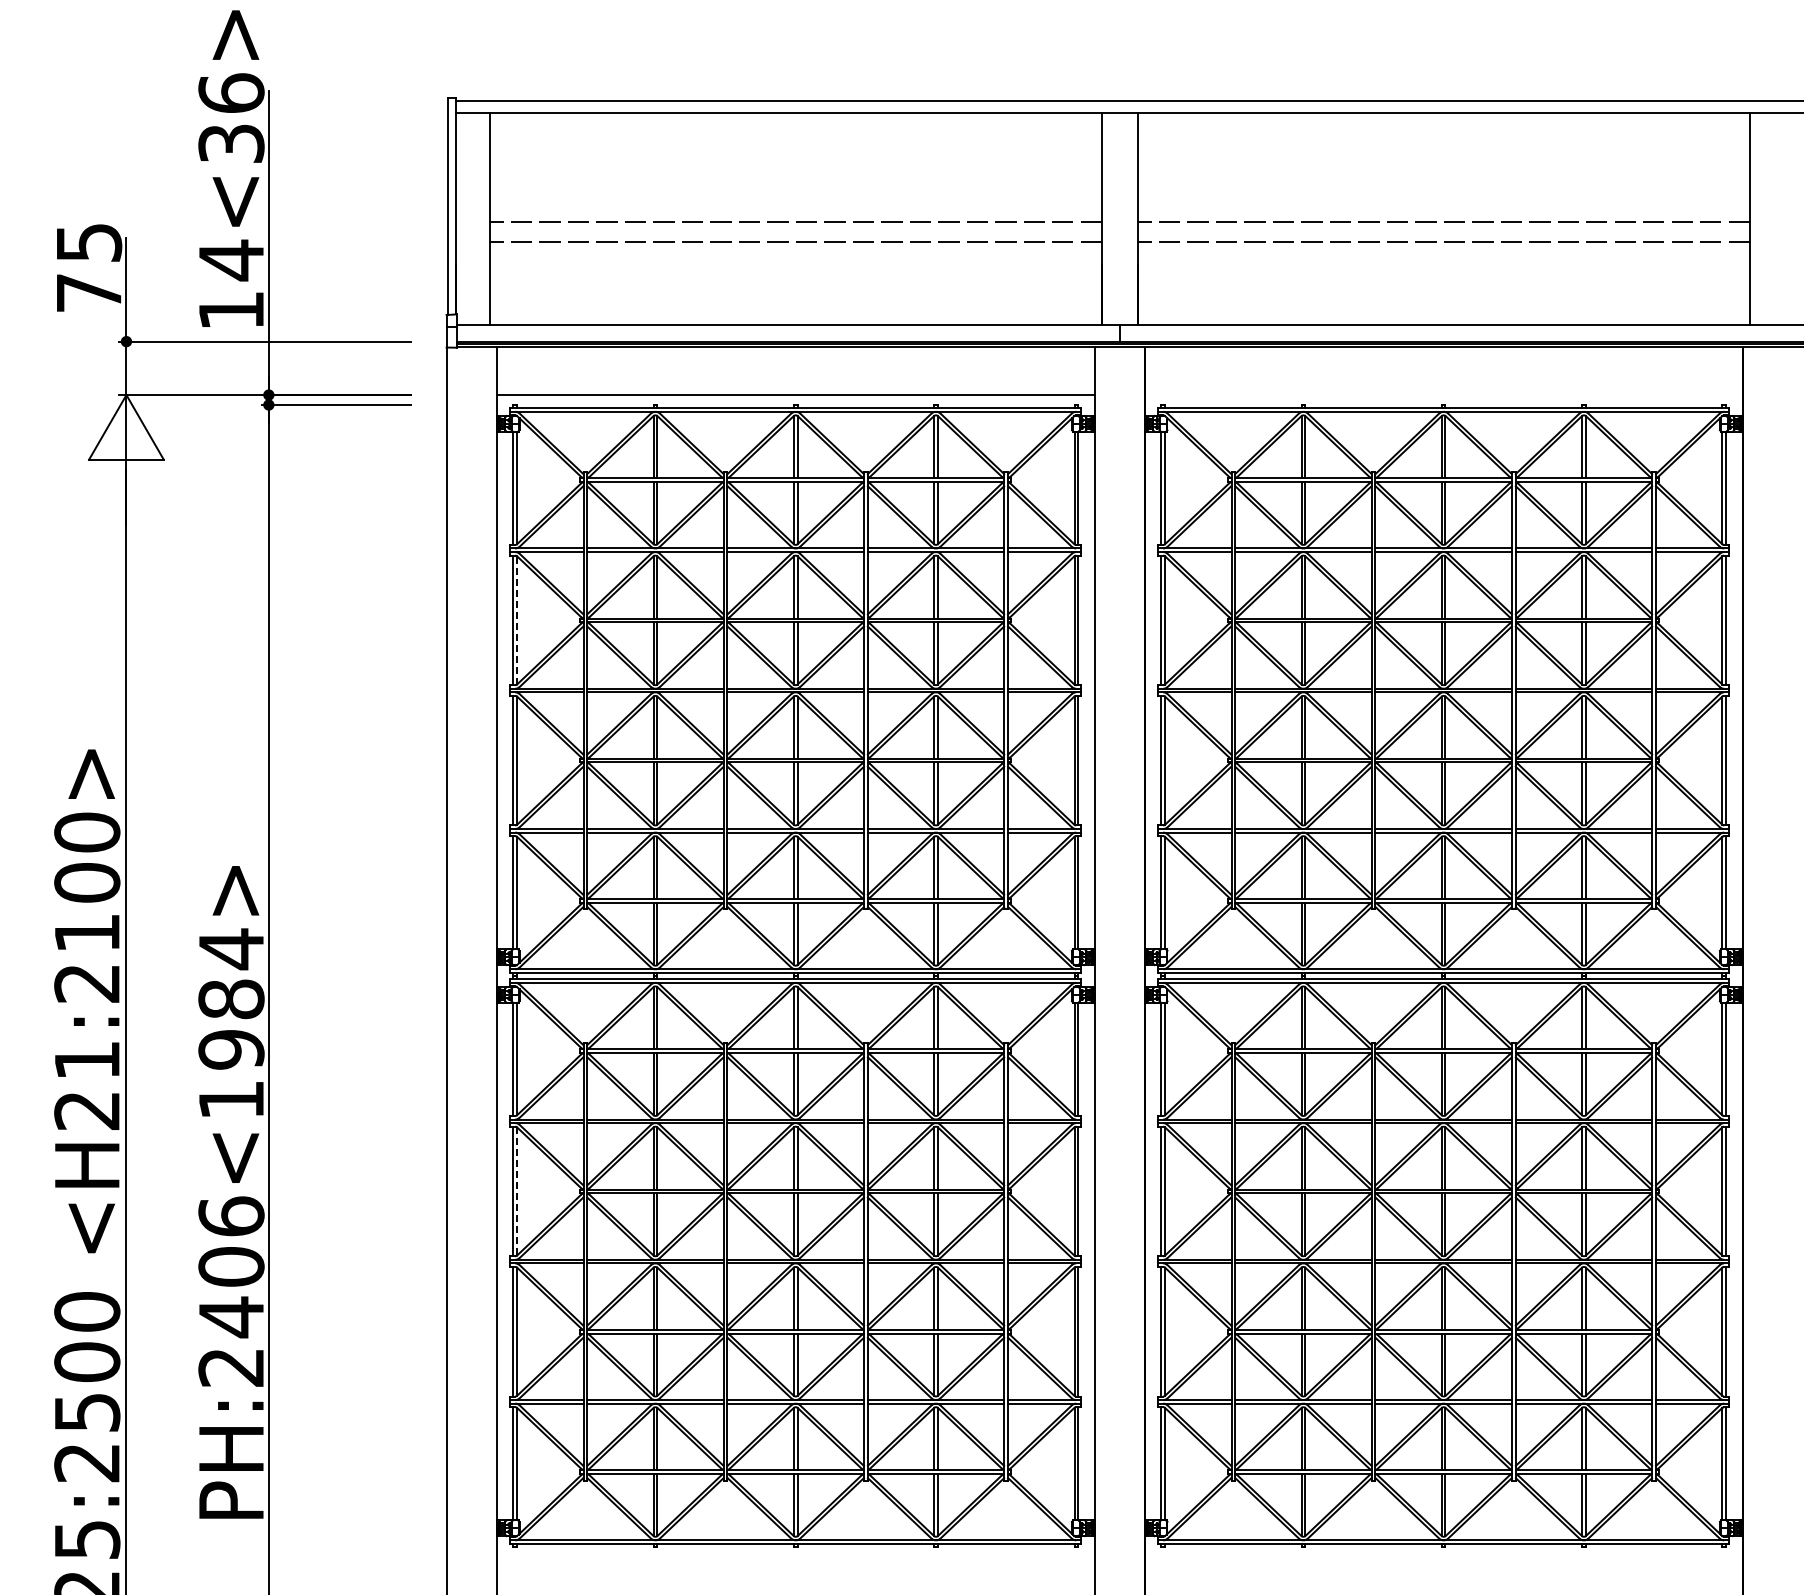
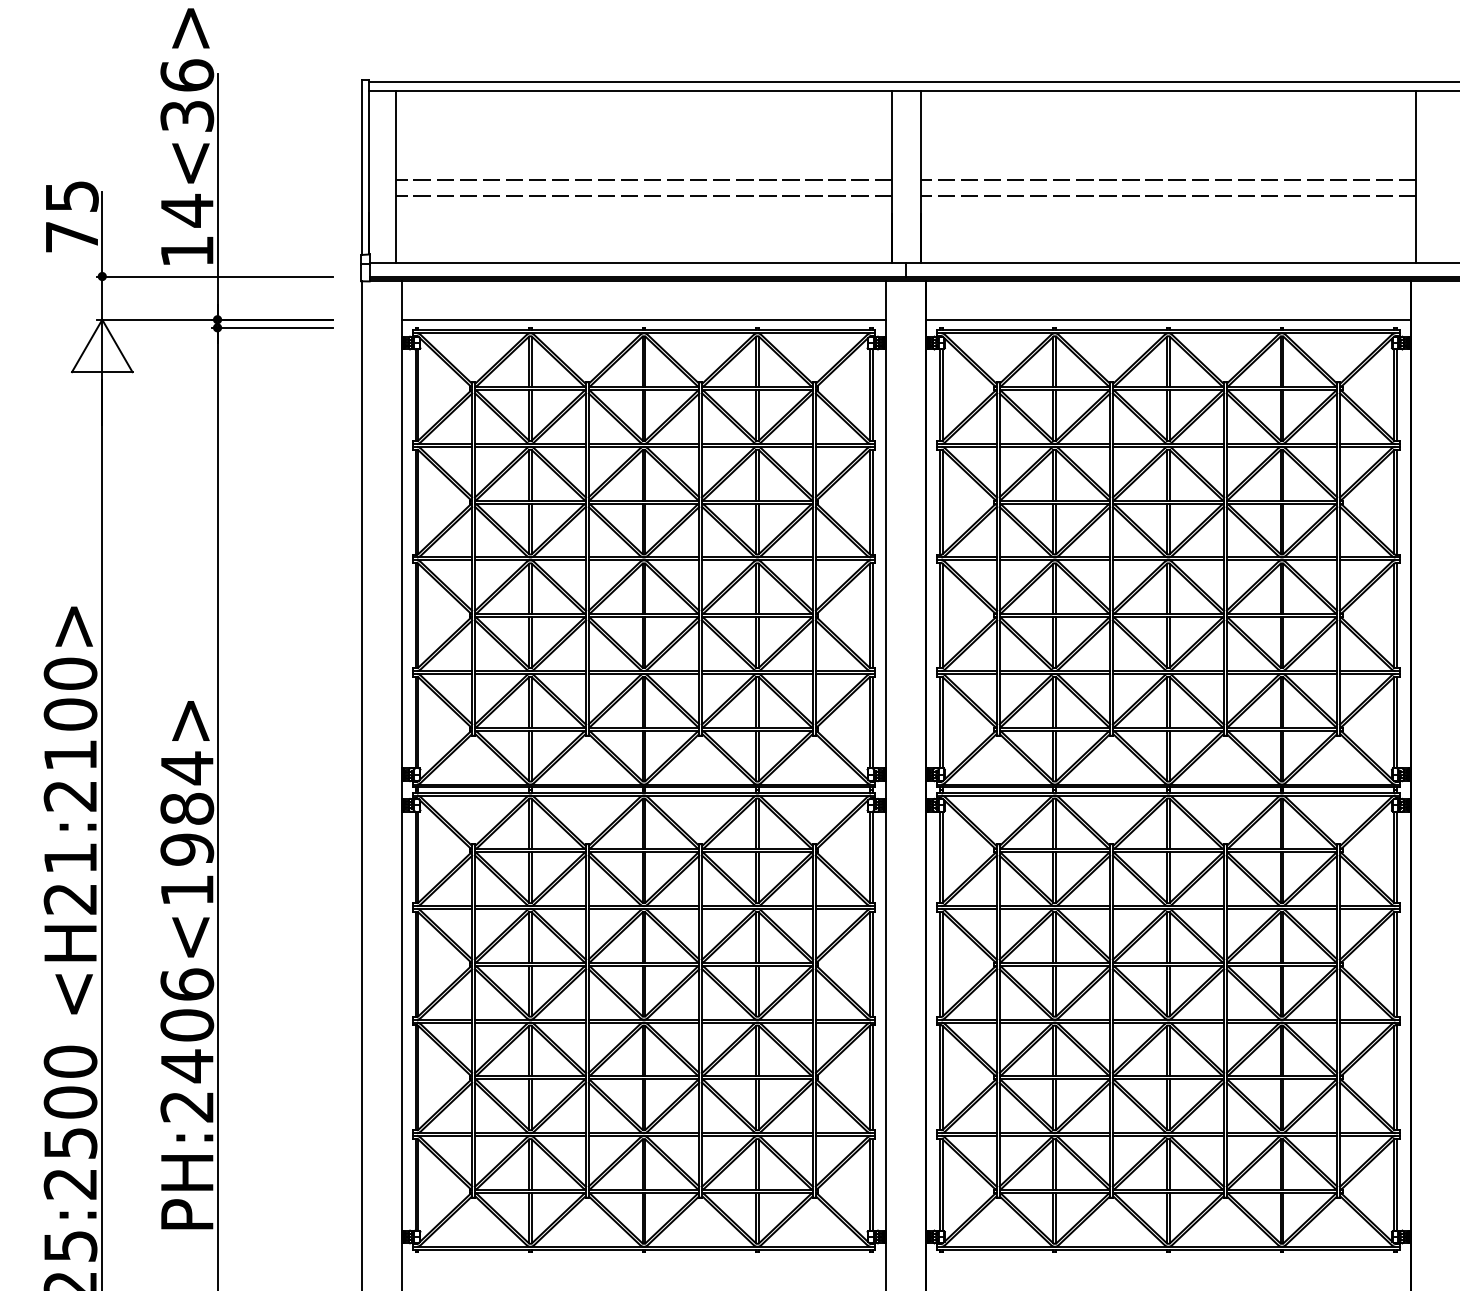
line: (1443, 395) -> (1168, 320), added
line: (517, 619) -> (418, 501), dashed -> solid
line: (517, 1191) -> (418, 964), dashed -> solid

